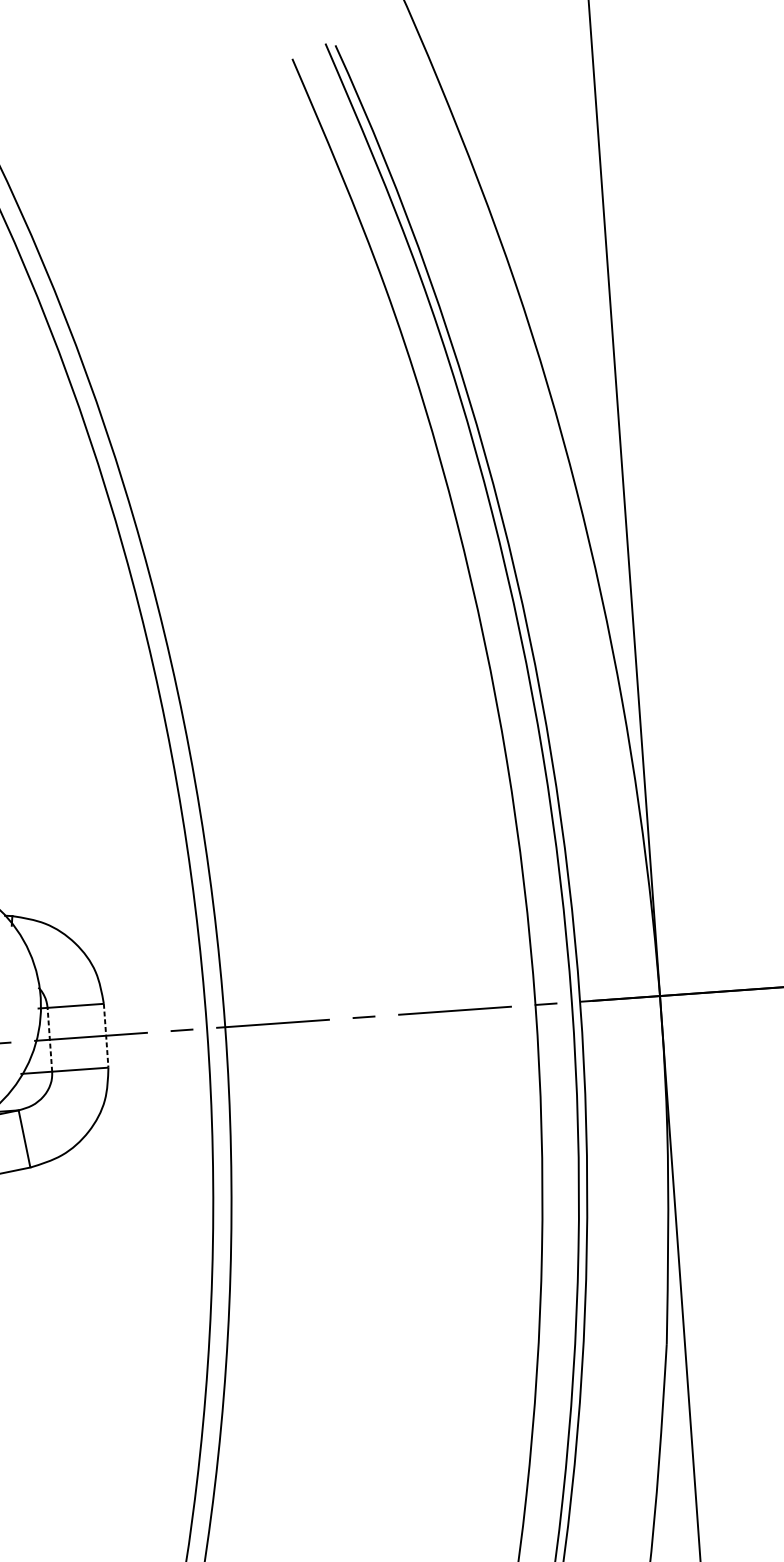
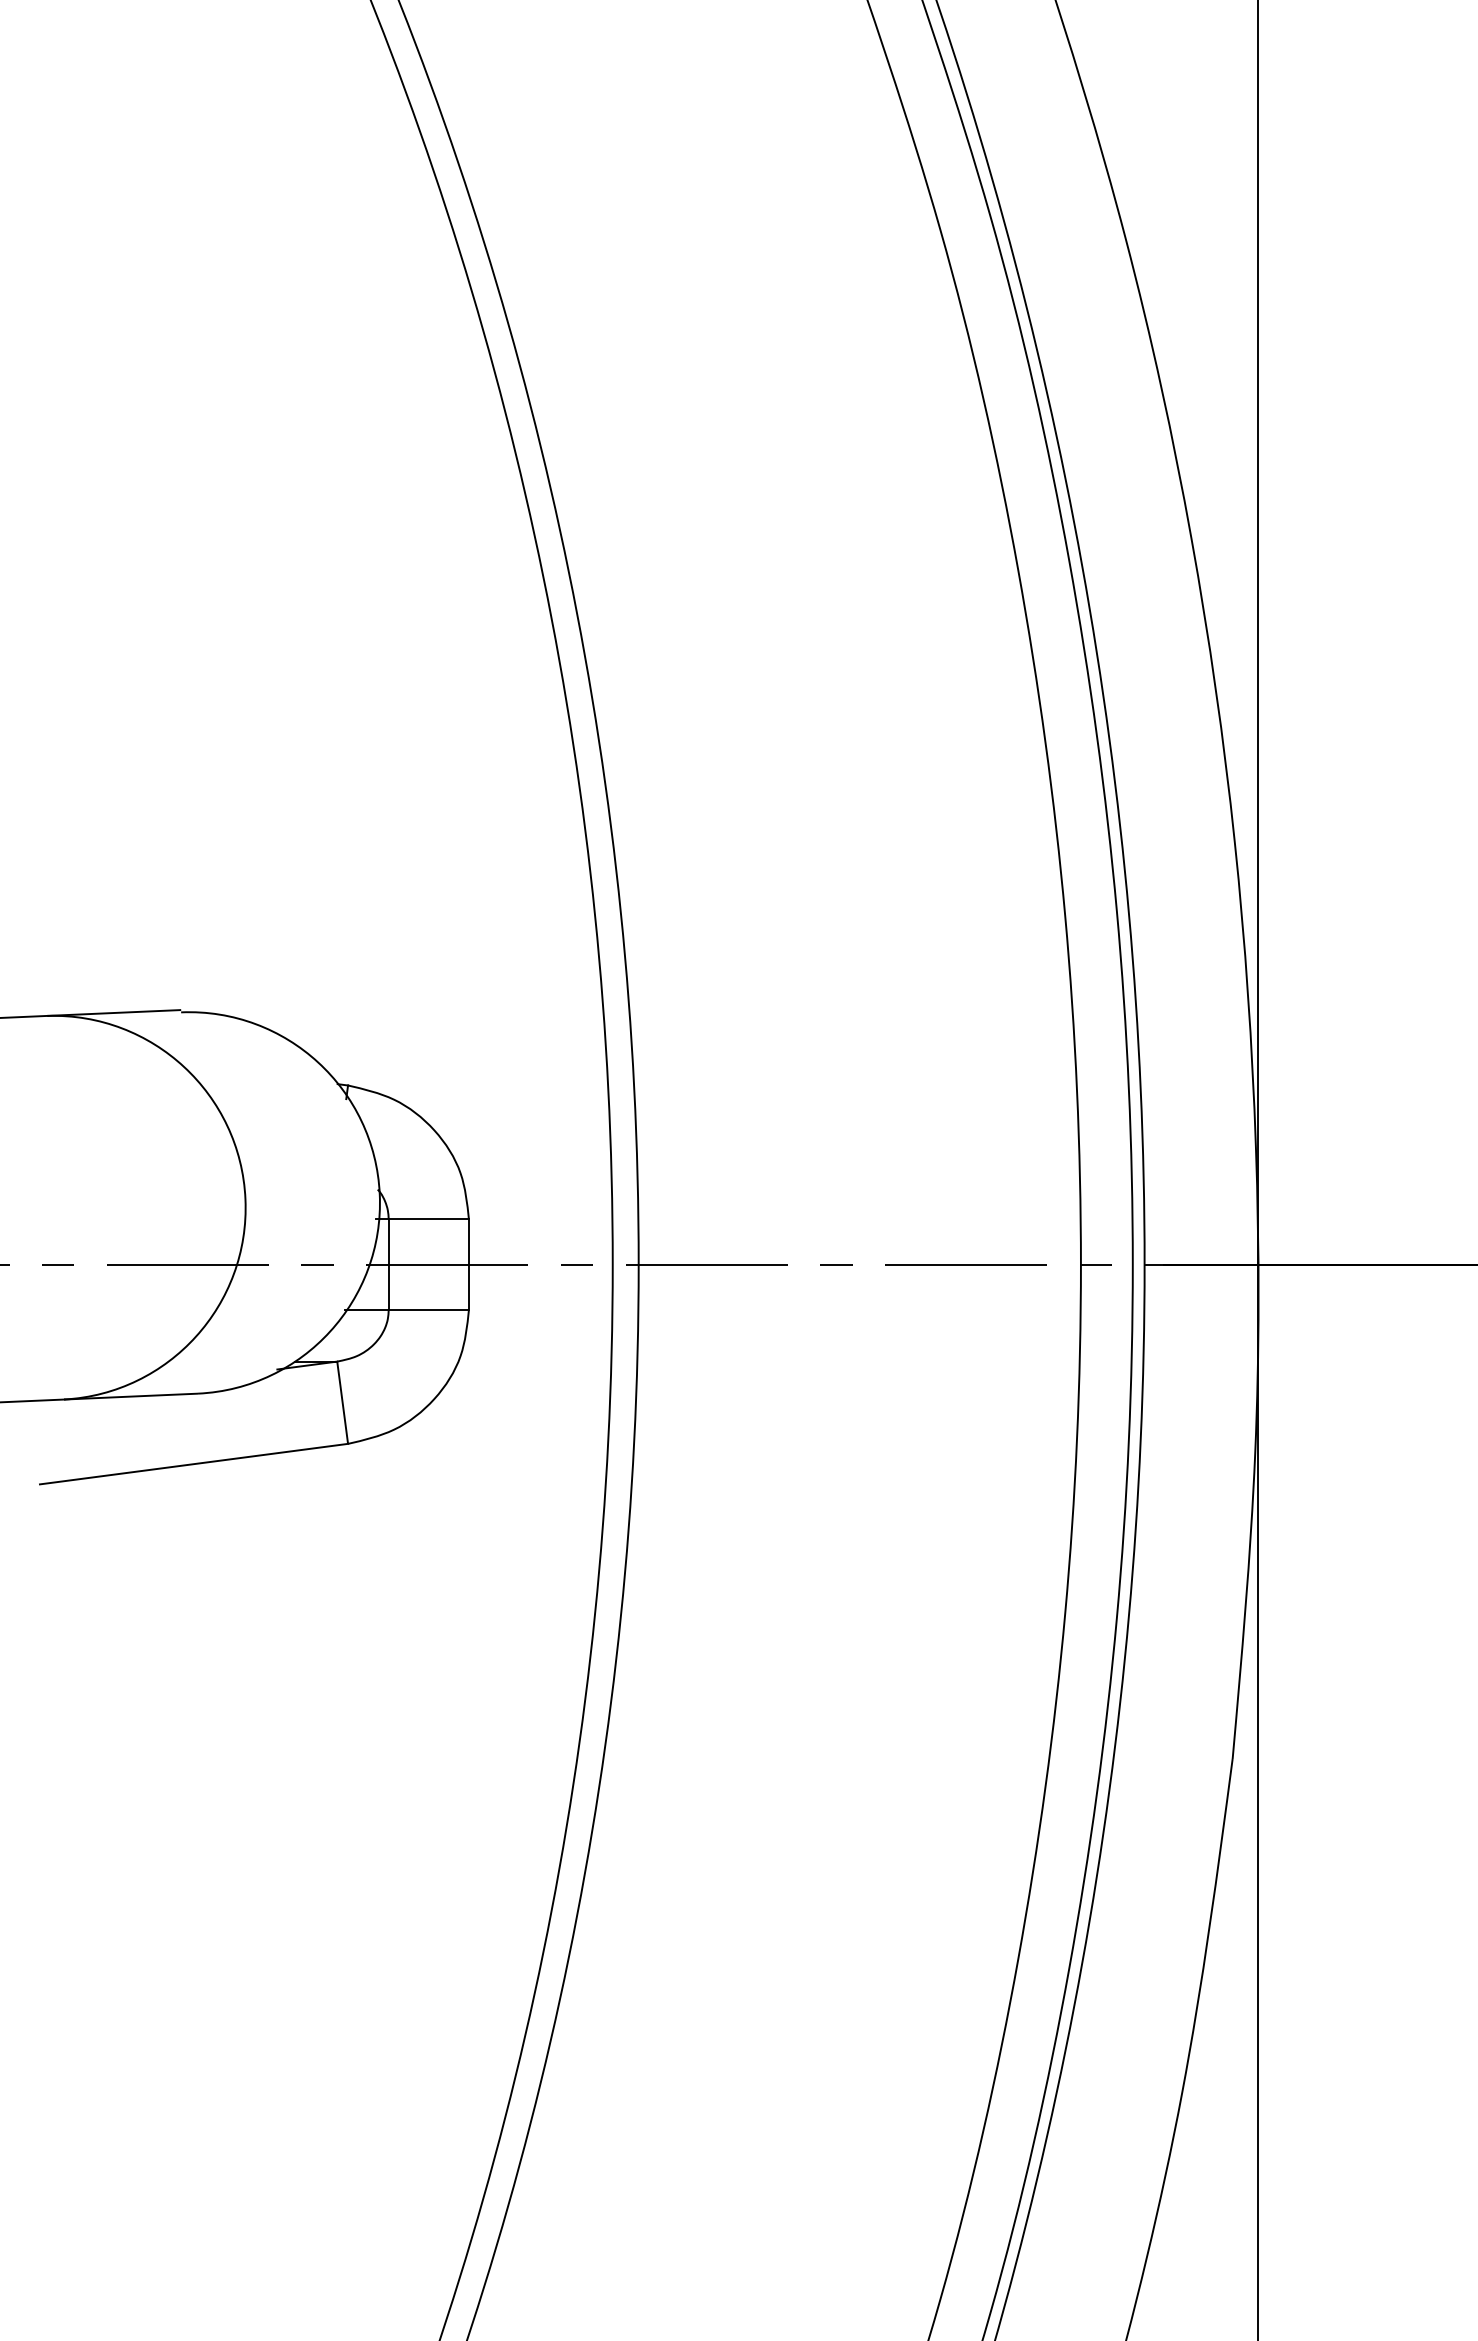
line: (105, 1036) -> (468, 1265), dashed -> solid
line: (49, 1039) -> (388, 1264), dashed -> solid

